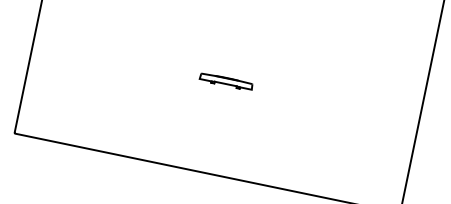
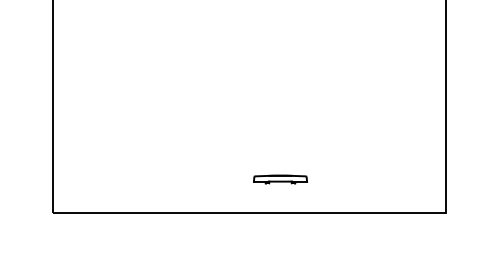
part: (226, 81) -> (280, 179), moved

